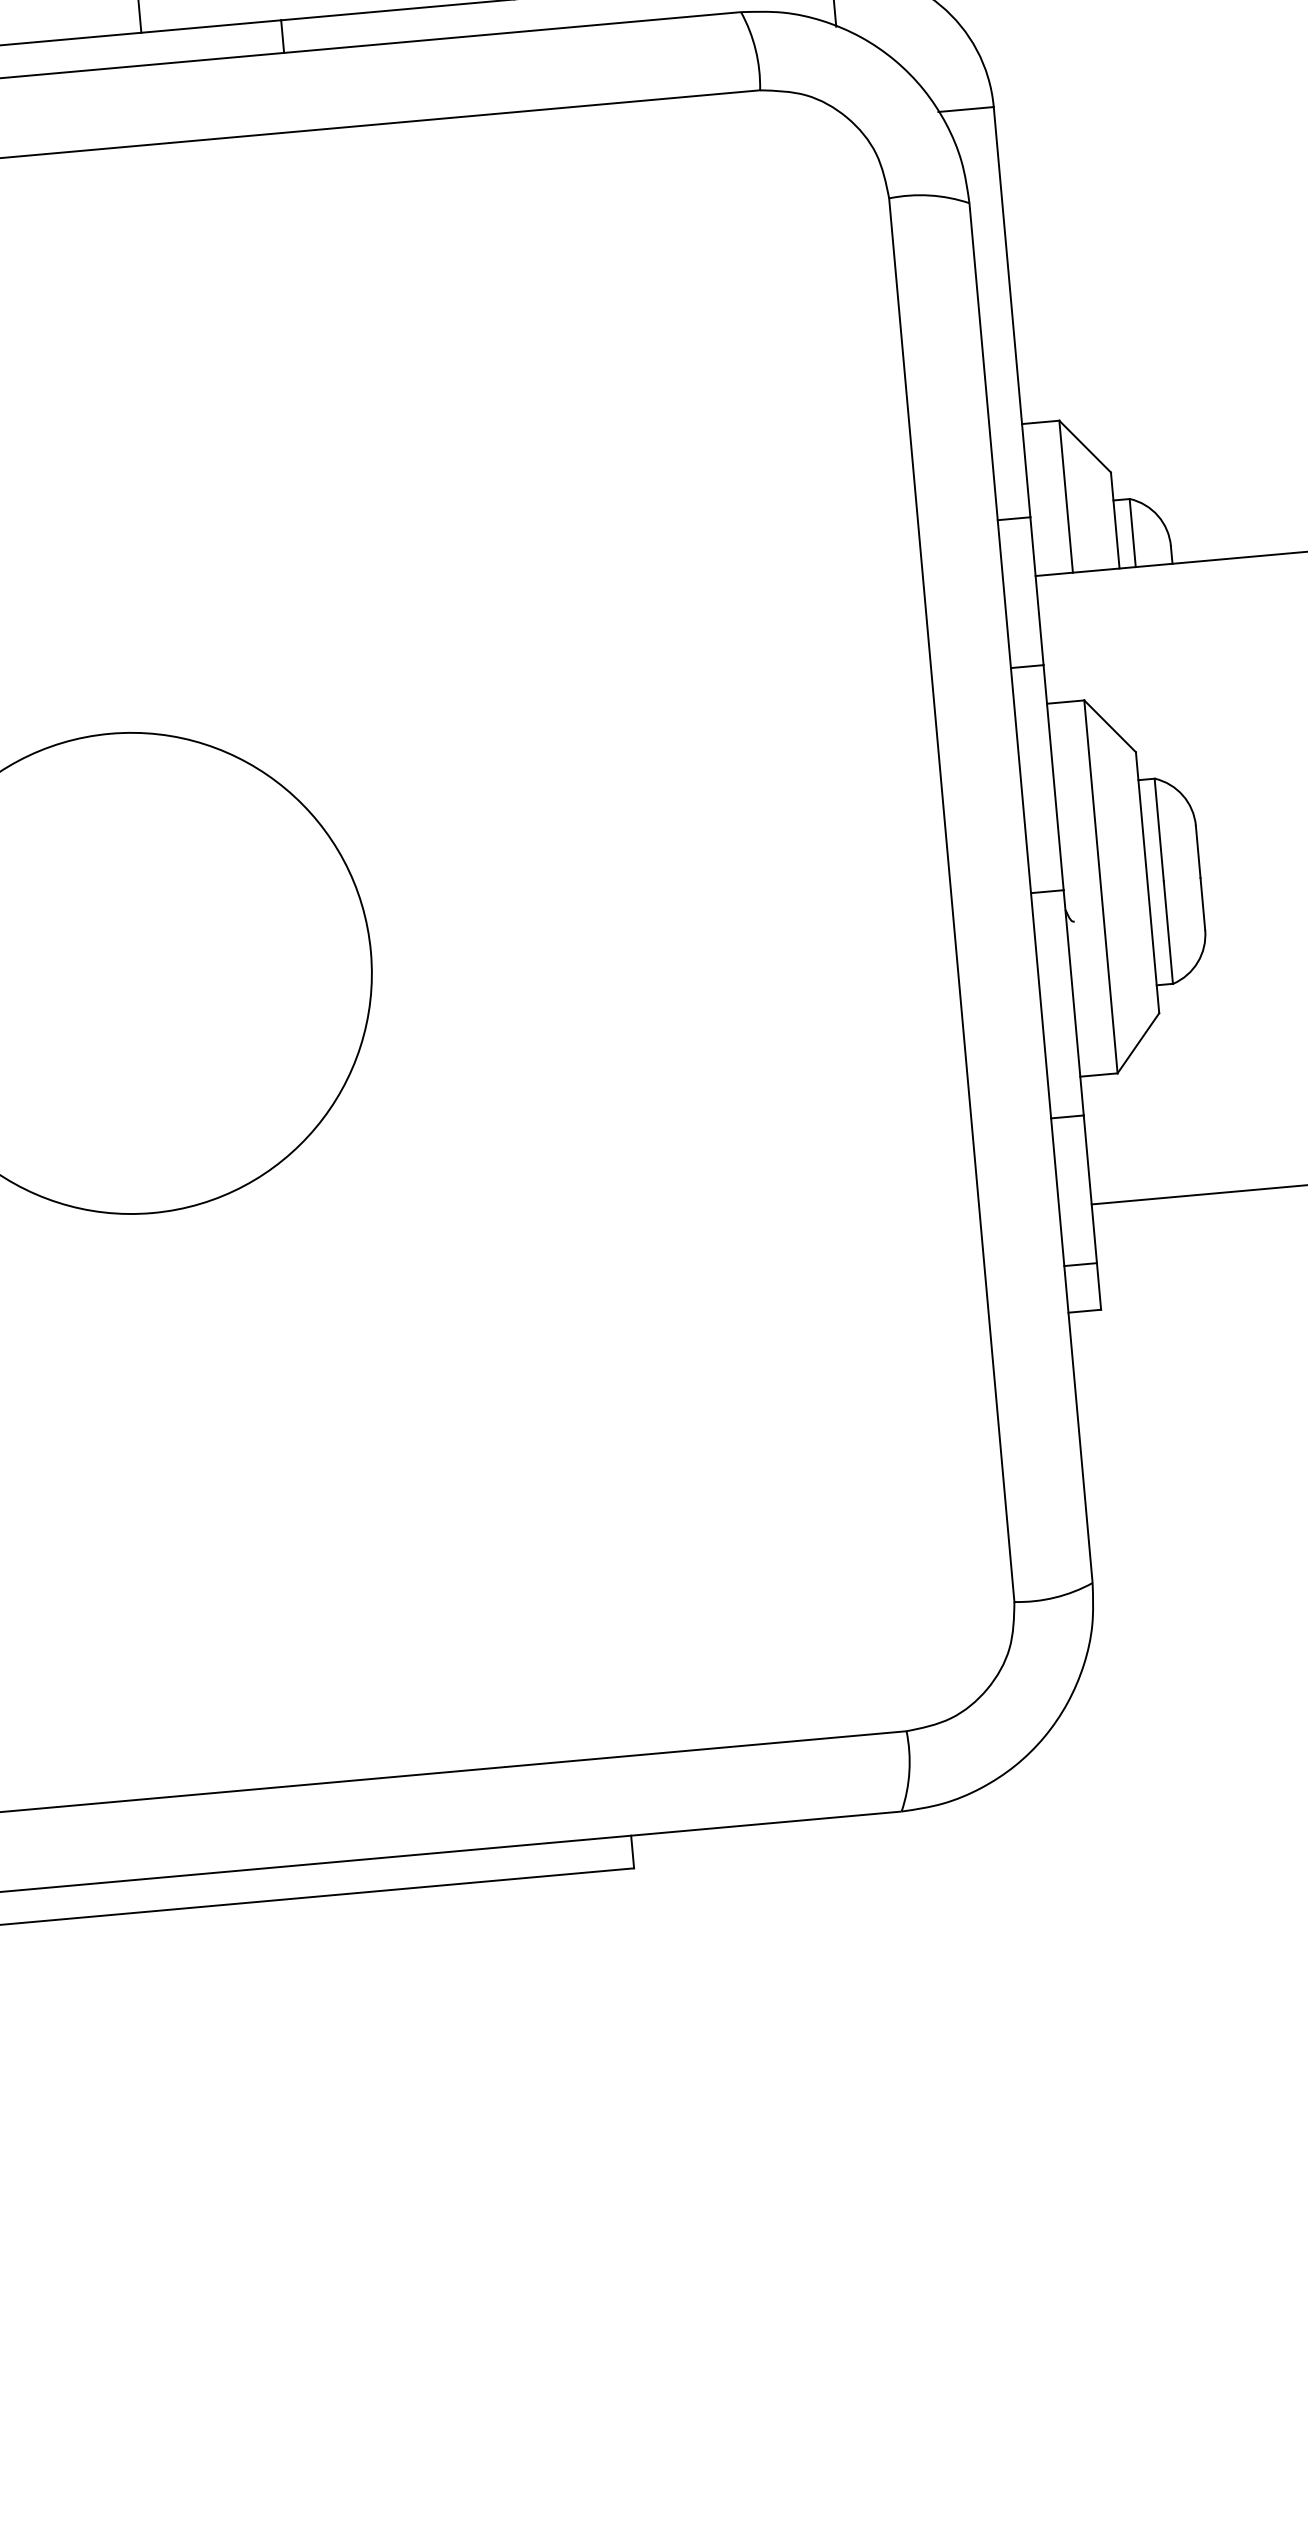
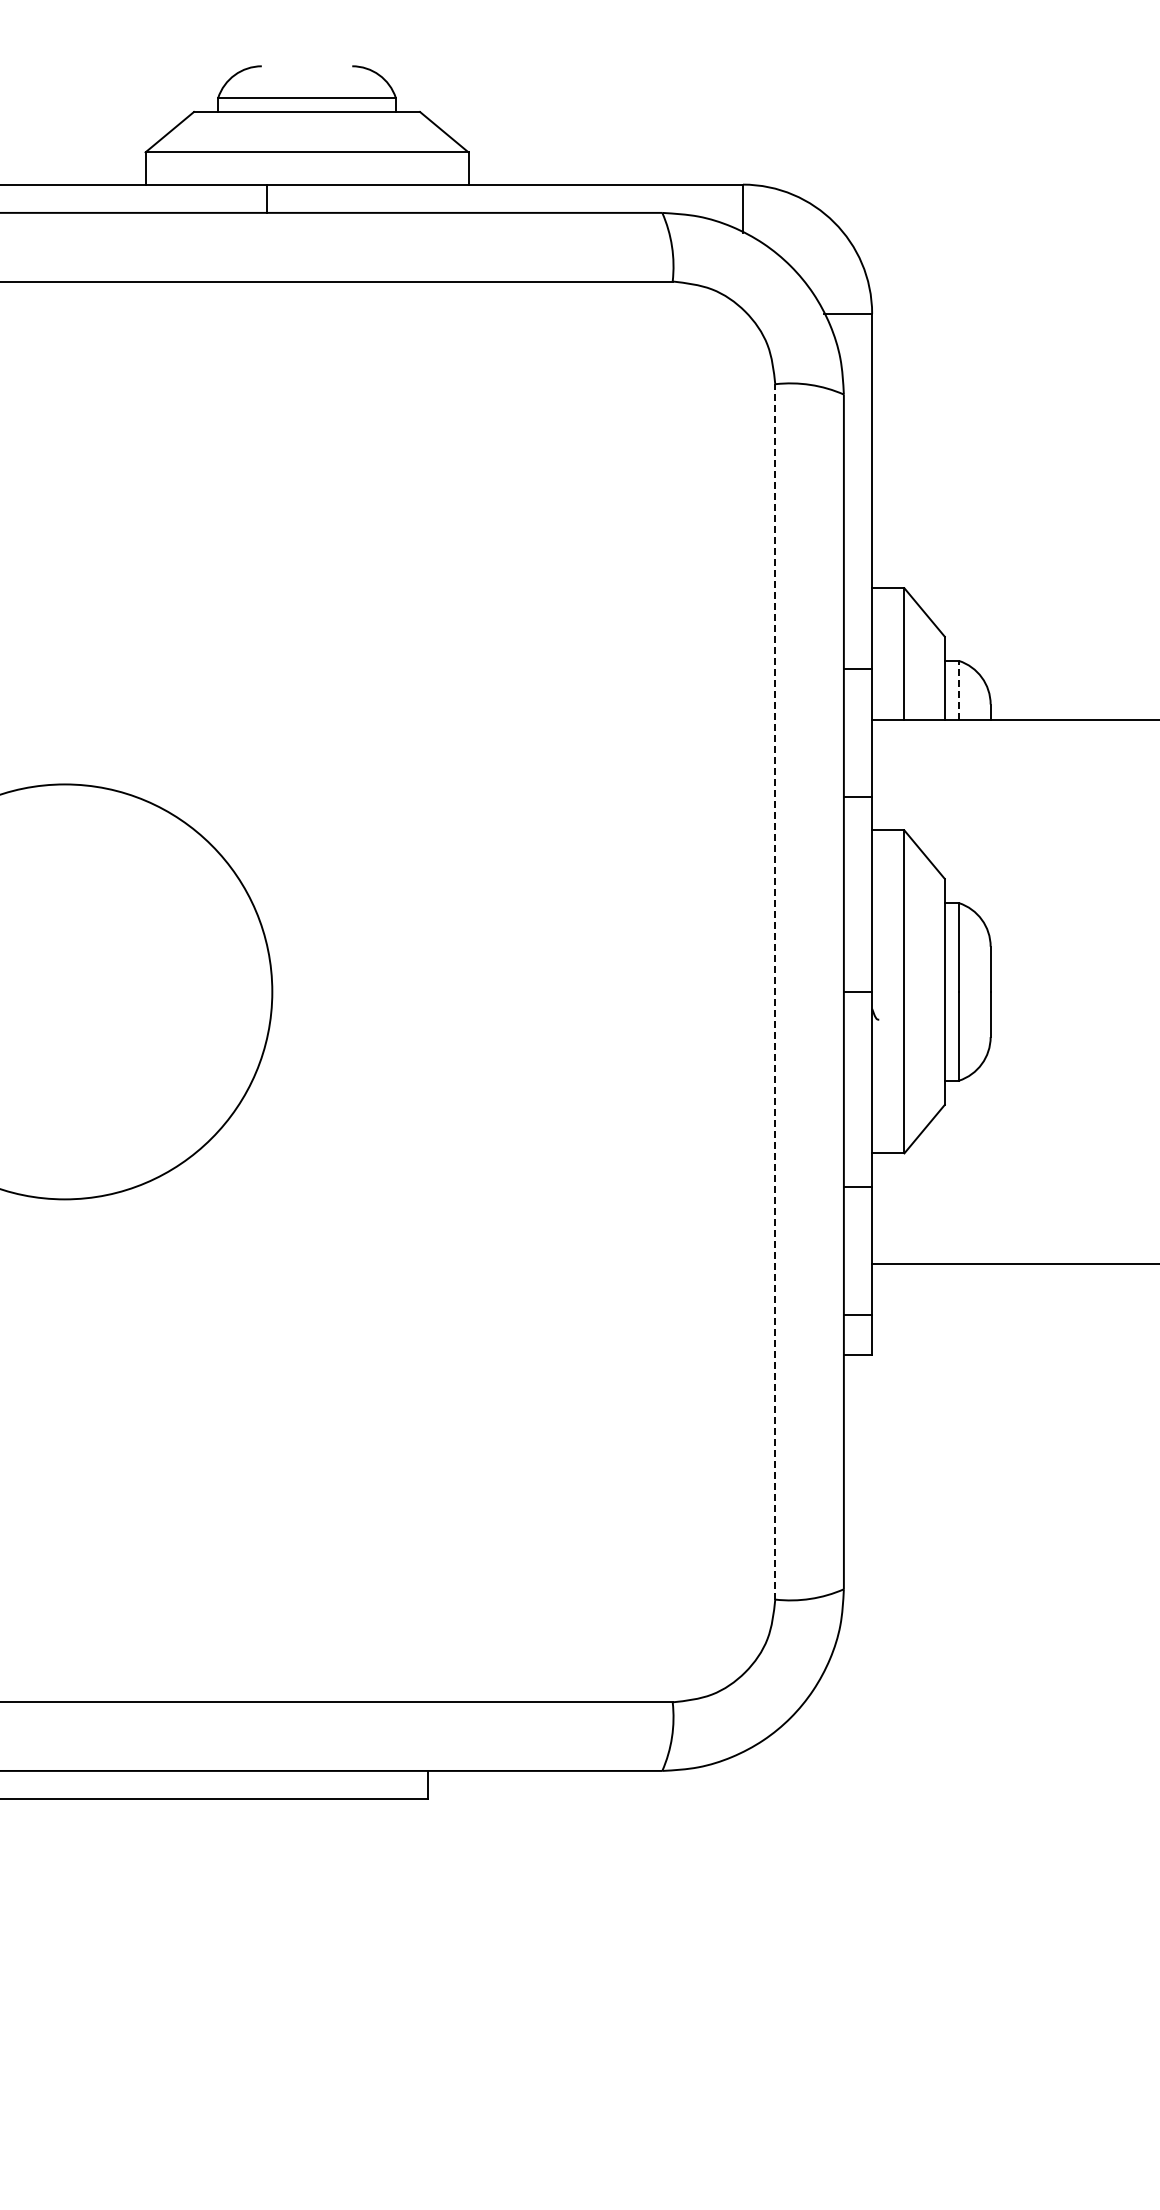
line: (1132, 532) -> (958, 689), solid -> dashed
line: (952, 899) -> (775, 991), solid -> dashed

